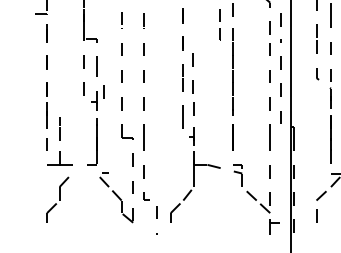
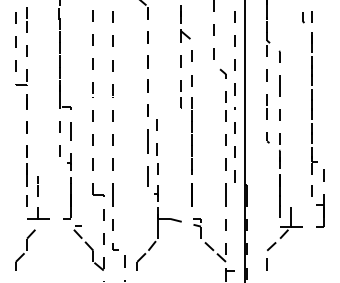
line: (103, 91) -> (77, 153), removed
part: (57, 199) -> (25, 249), moved

